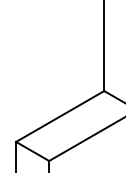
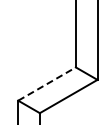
line: (60, 115) -> (47, 83), solid -> dashed

